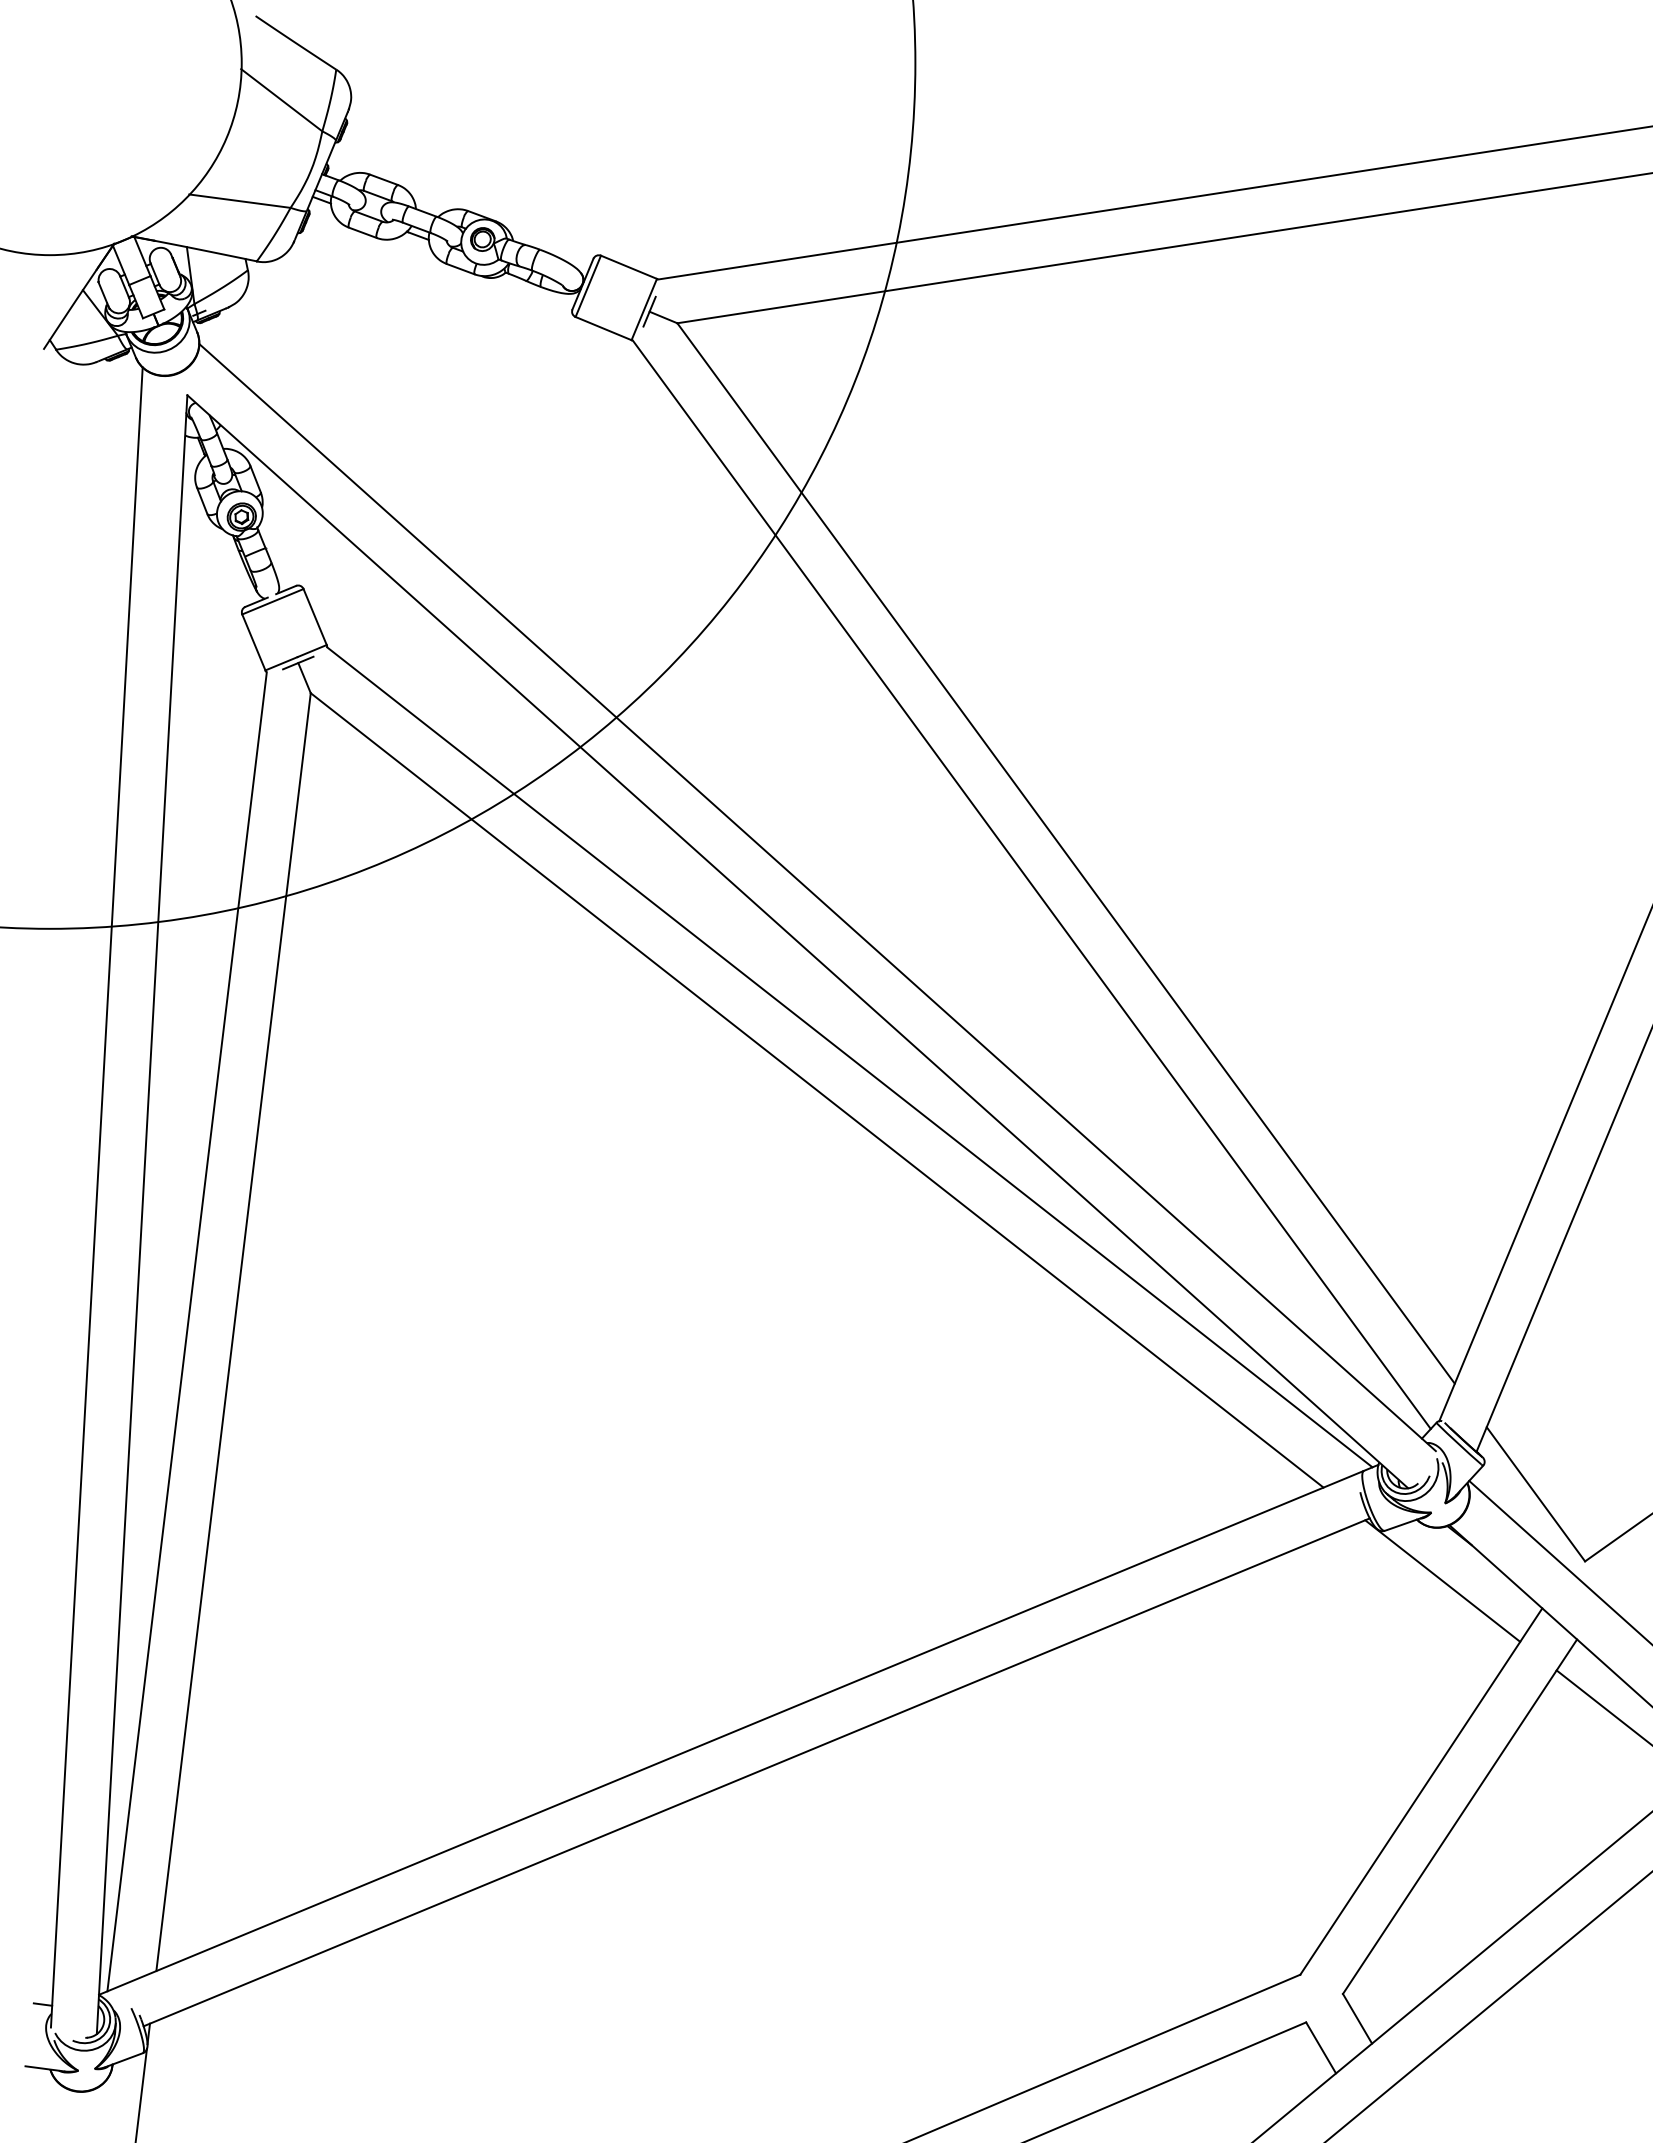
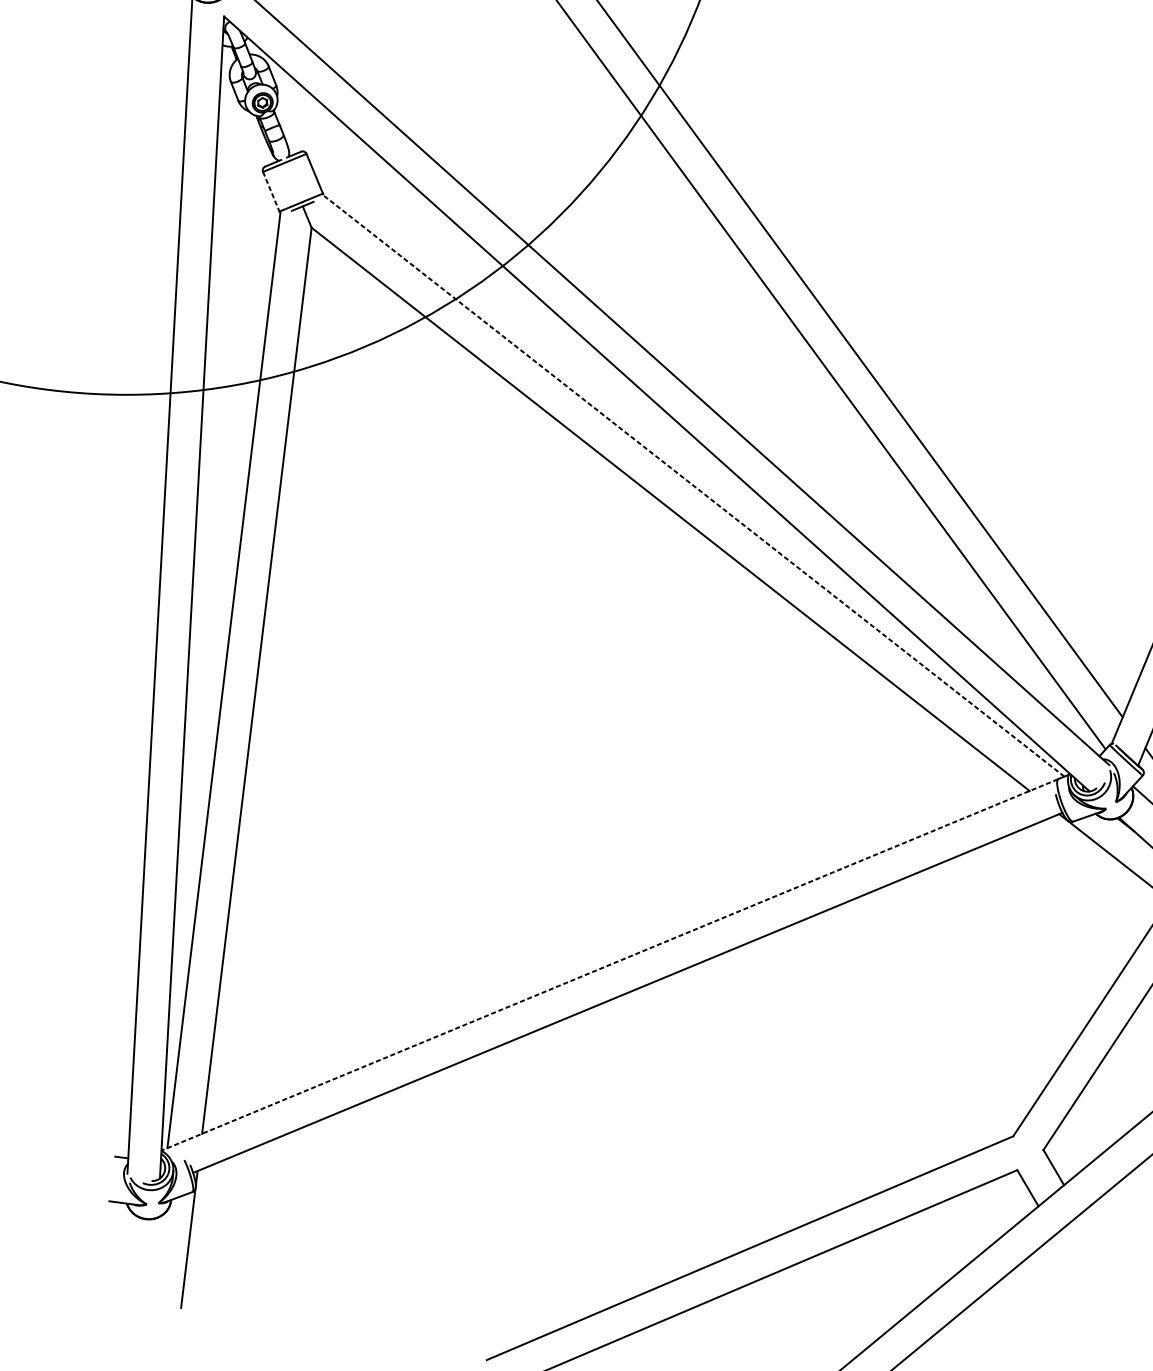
line: (254, 642) -> (271, 191), solid -> dashed
line: (849, 1057) -> (693, 486), solid -> dashed
line: (730, 1733) -> (609, 965), solid -> dashed

